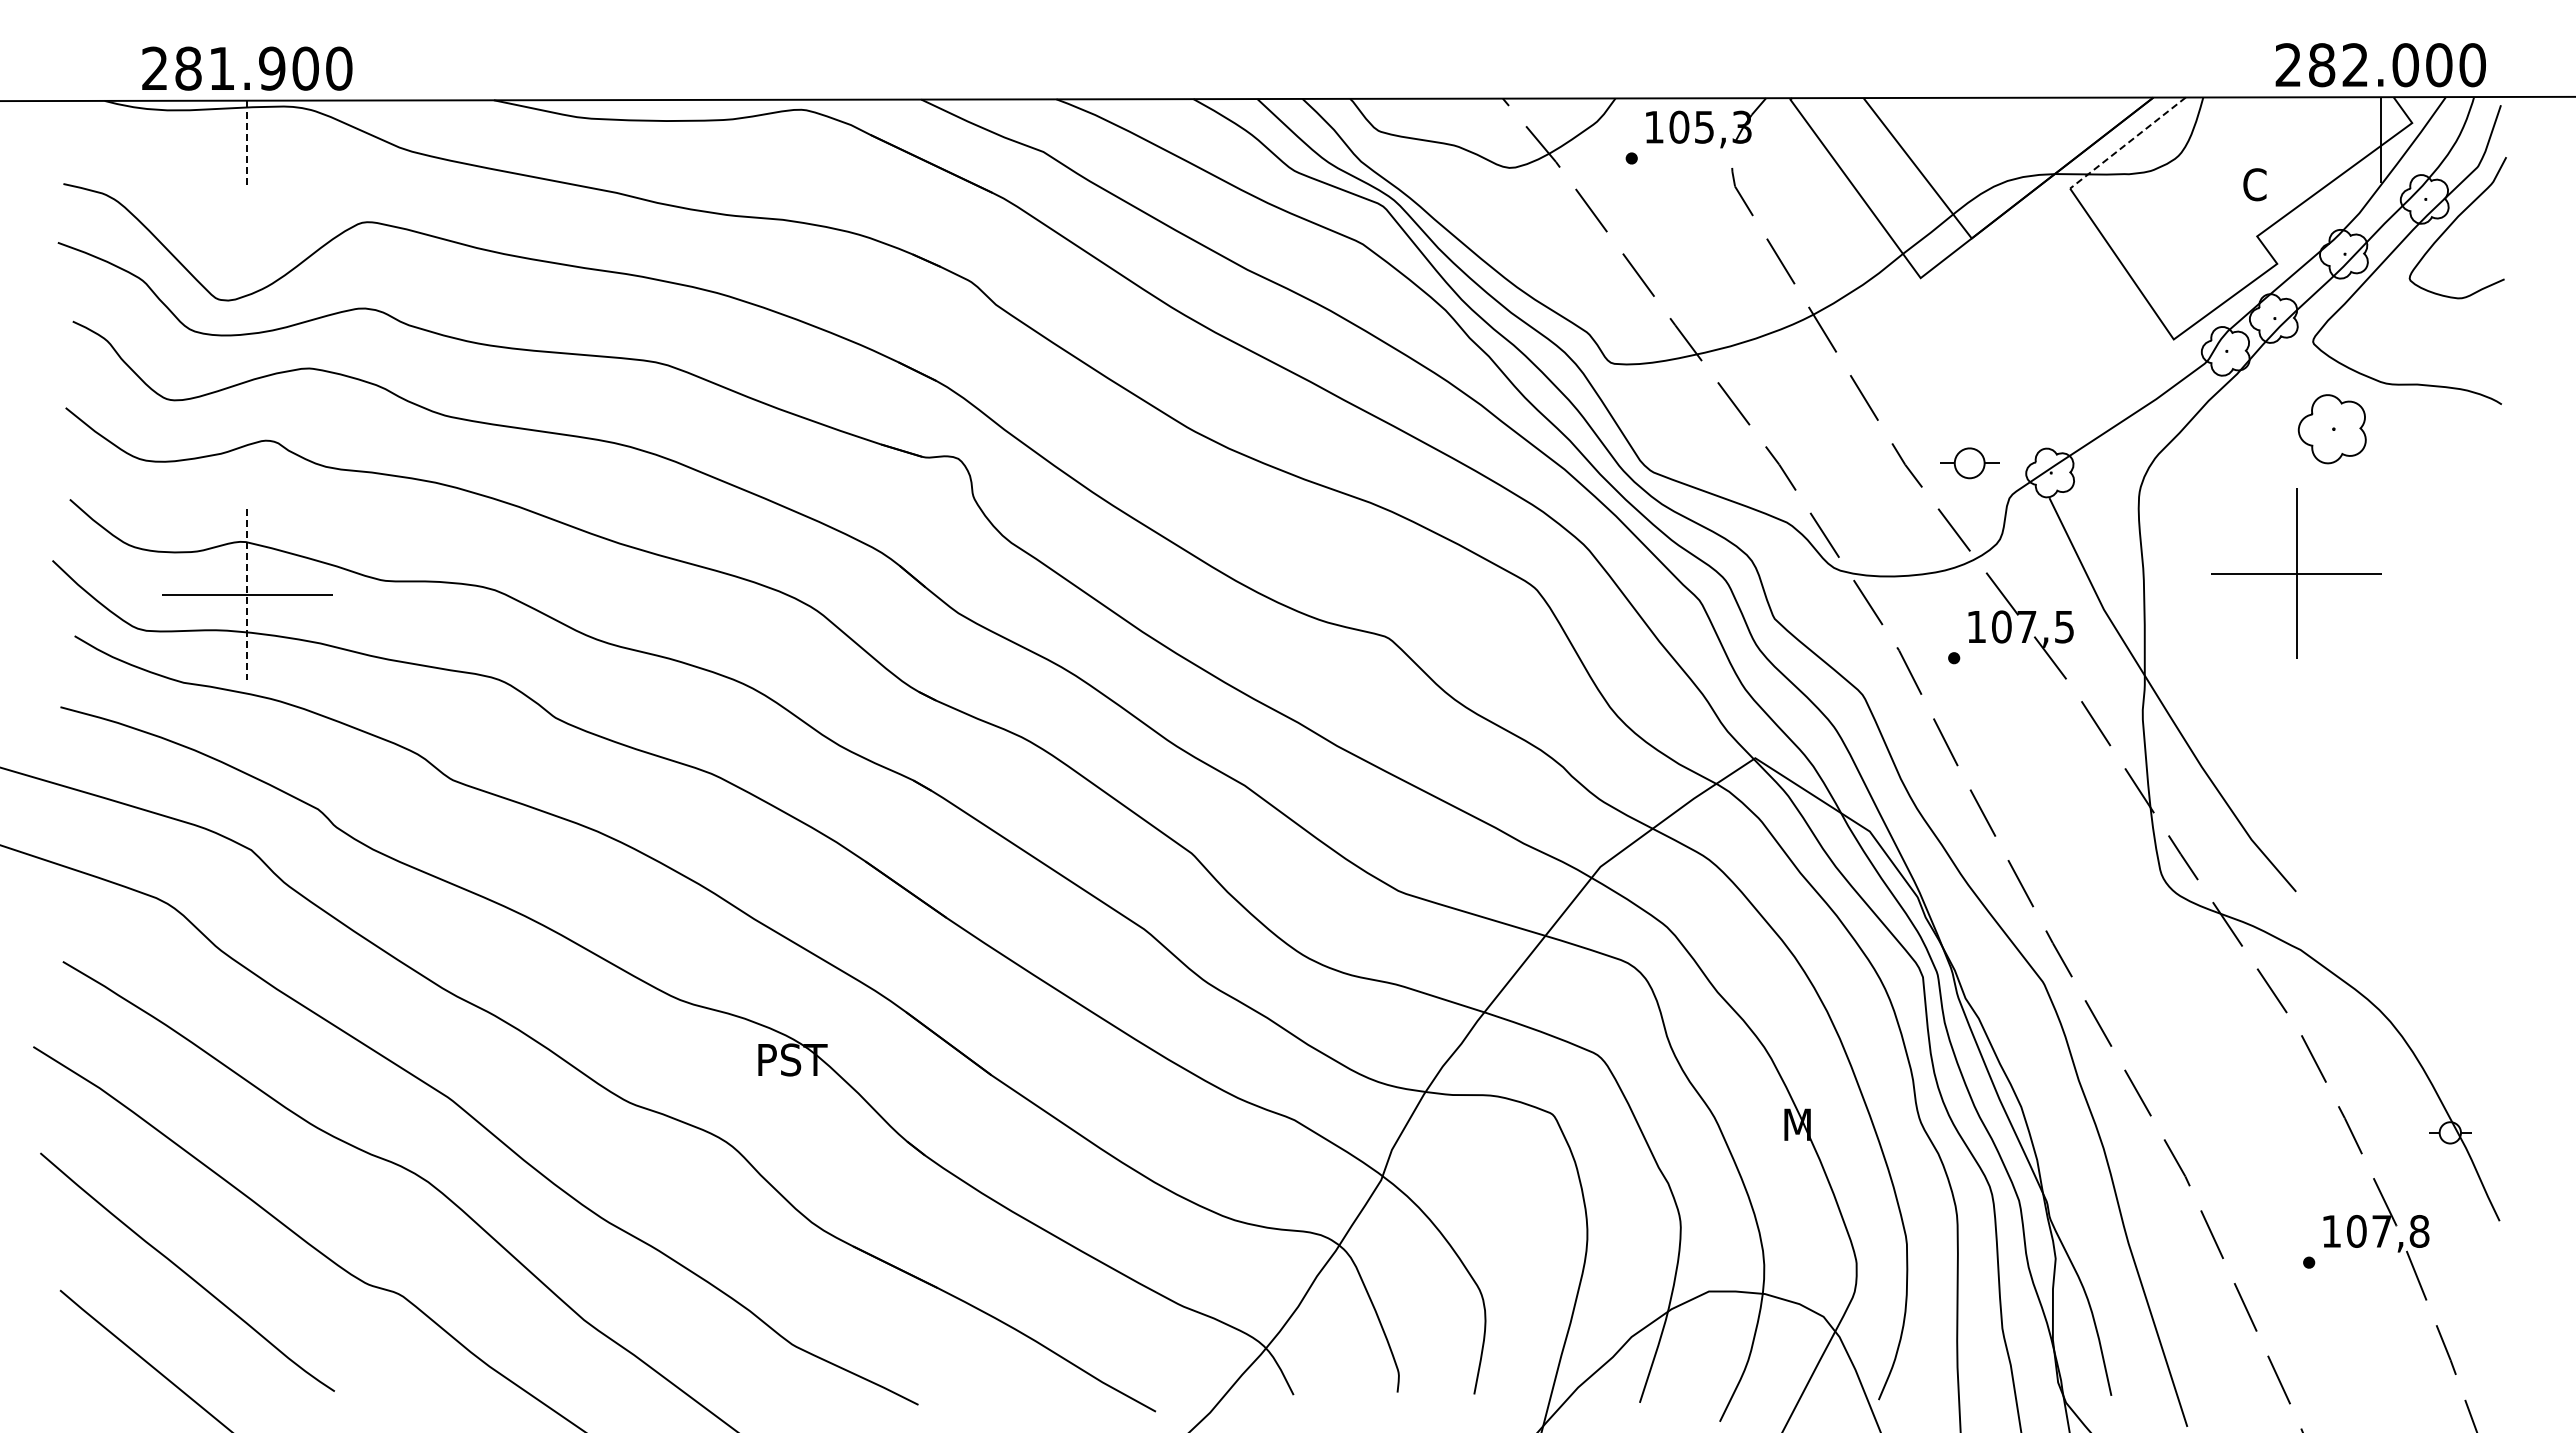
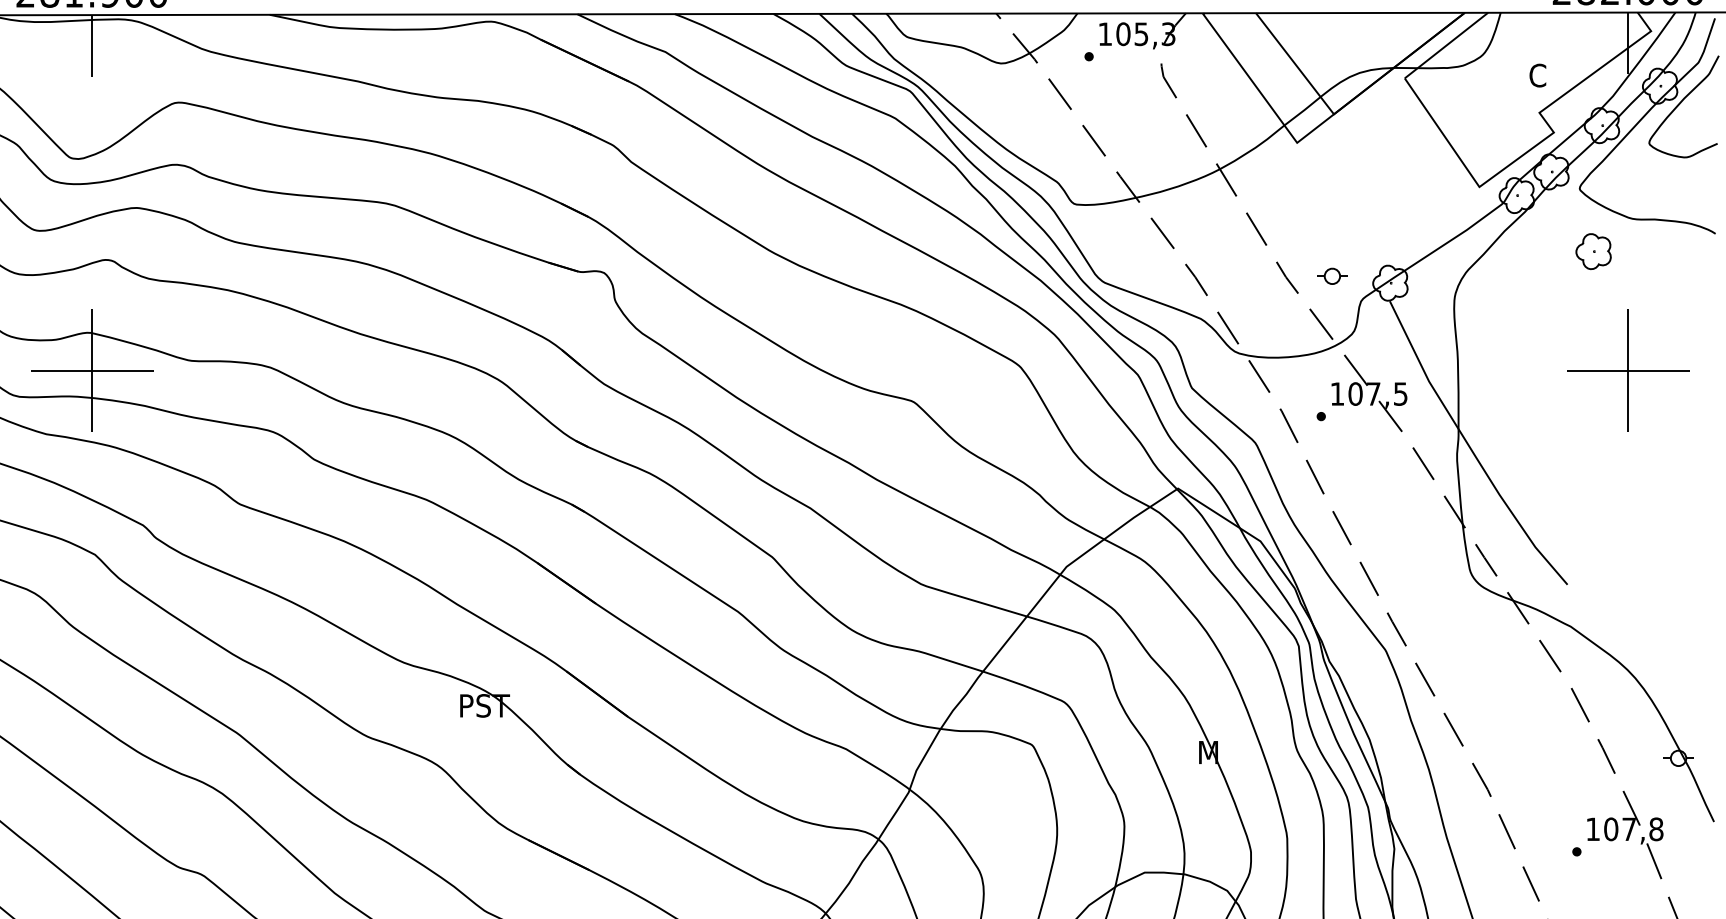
line: (247, 143) -> (92, 45), dashed -> solid
line: (2127, 143) -> (1446, 45), dashed -> solid
part: (2332, 428) -> (1593, 251), size x0.71
part: (1969, 463) -> (1332, 276), size x0.71
part: (2296, 573) -> (1628, 370), moved
line: (247, 595) -> (92, 371), dashed -> solid

